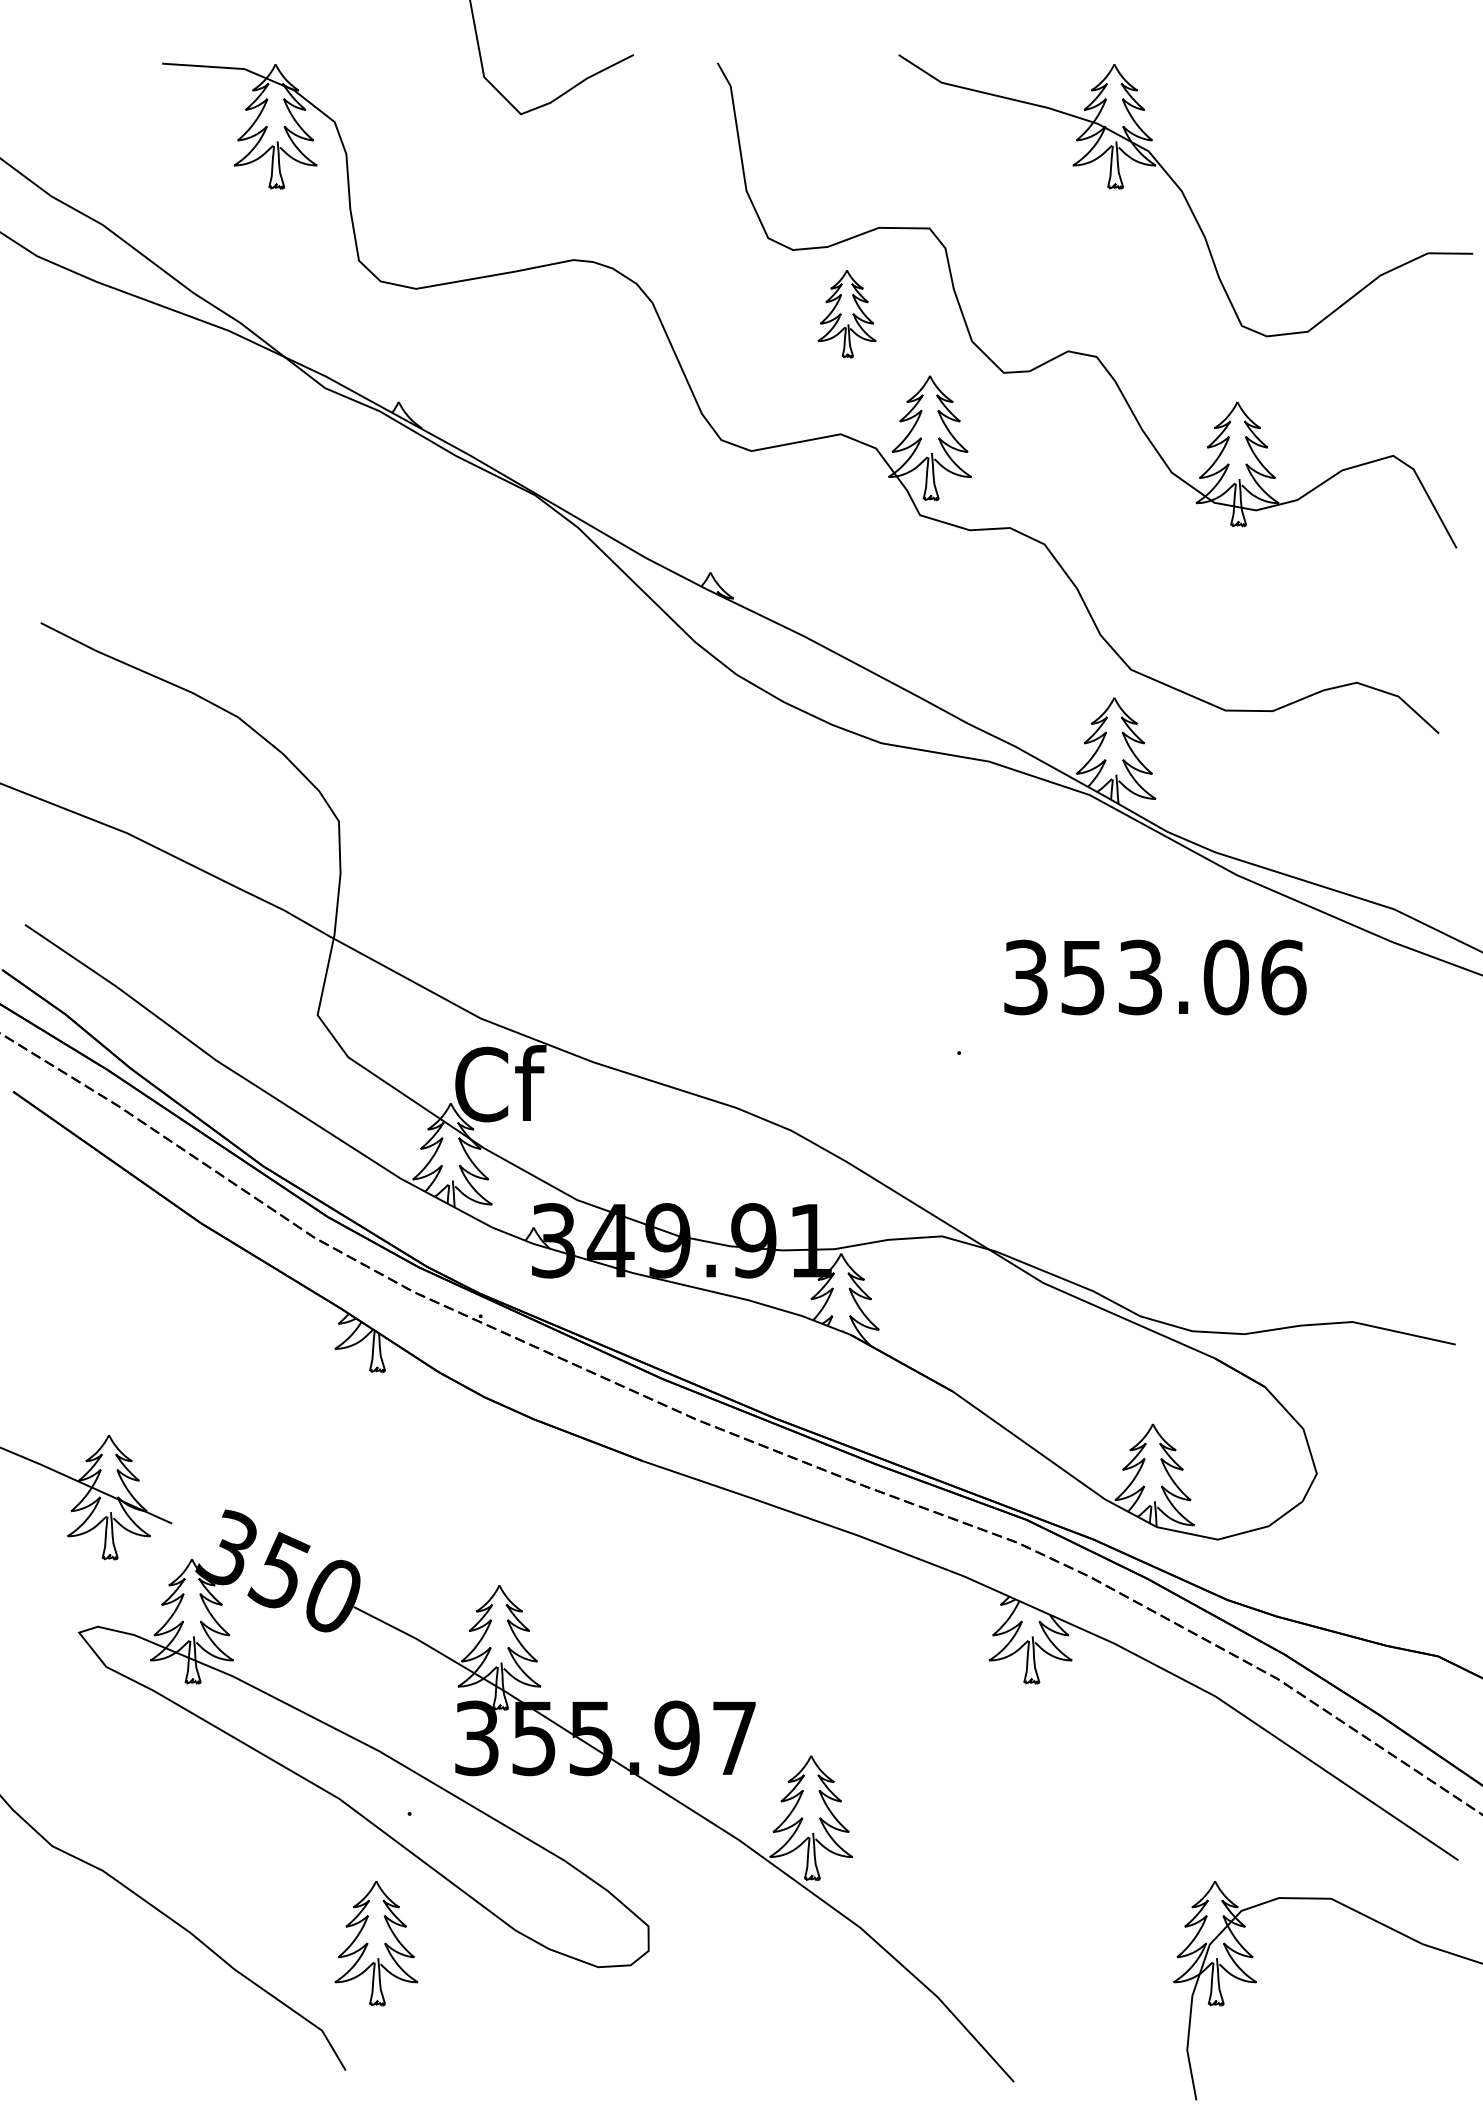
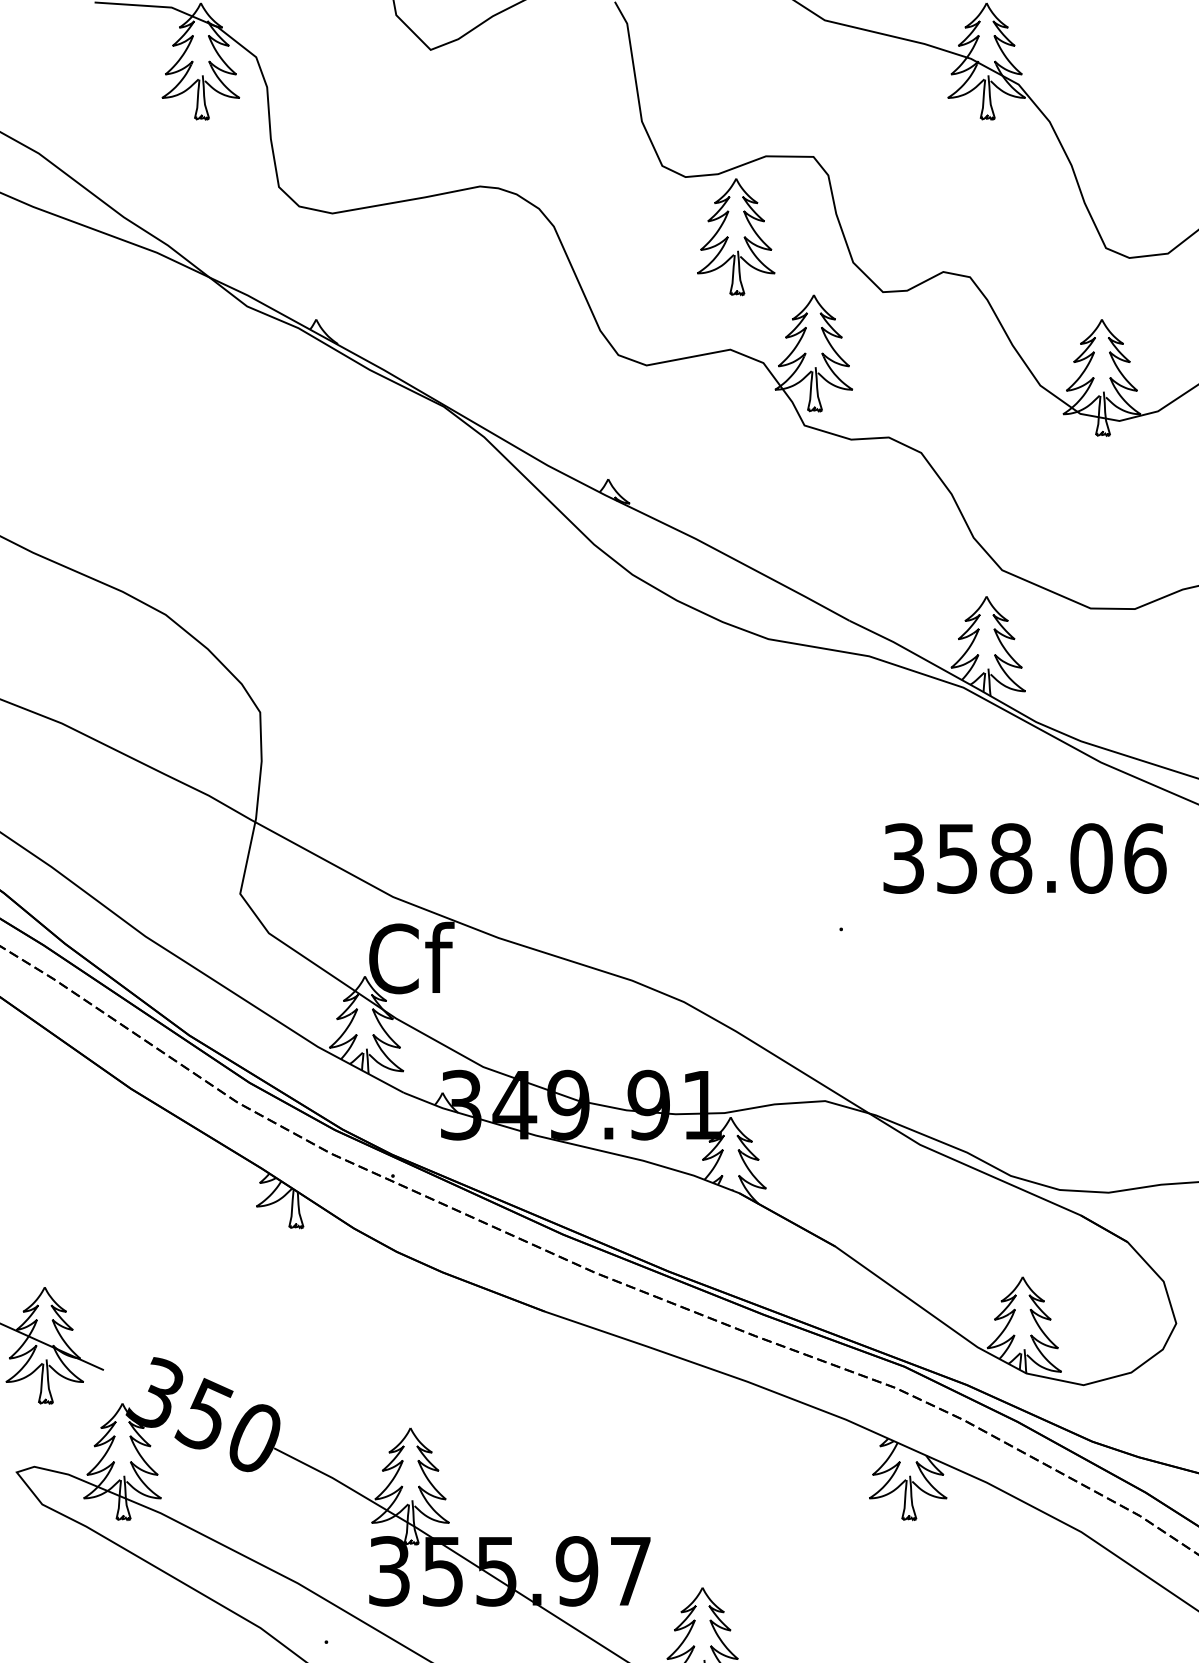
part: (846, 313) -> (735, 236), size x1.43
text: (1140, 977) -> (1011, 858), 353.06 -> 358.06

